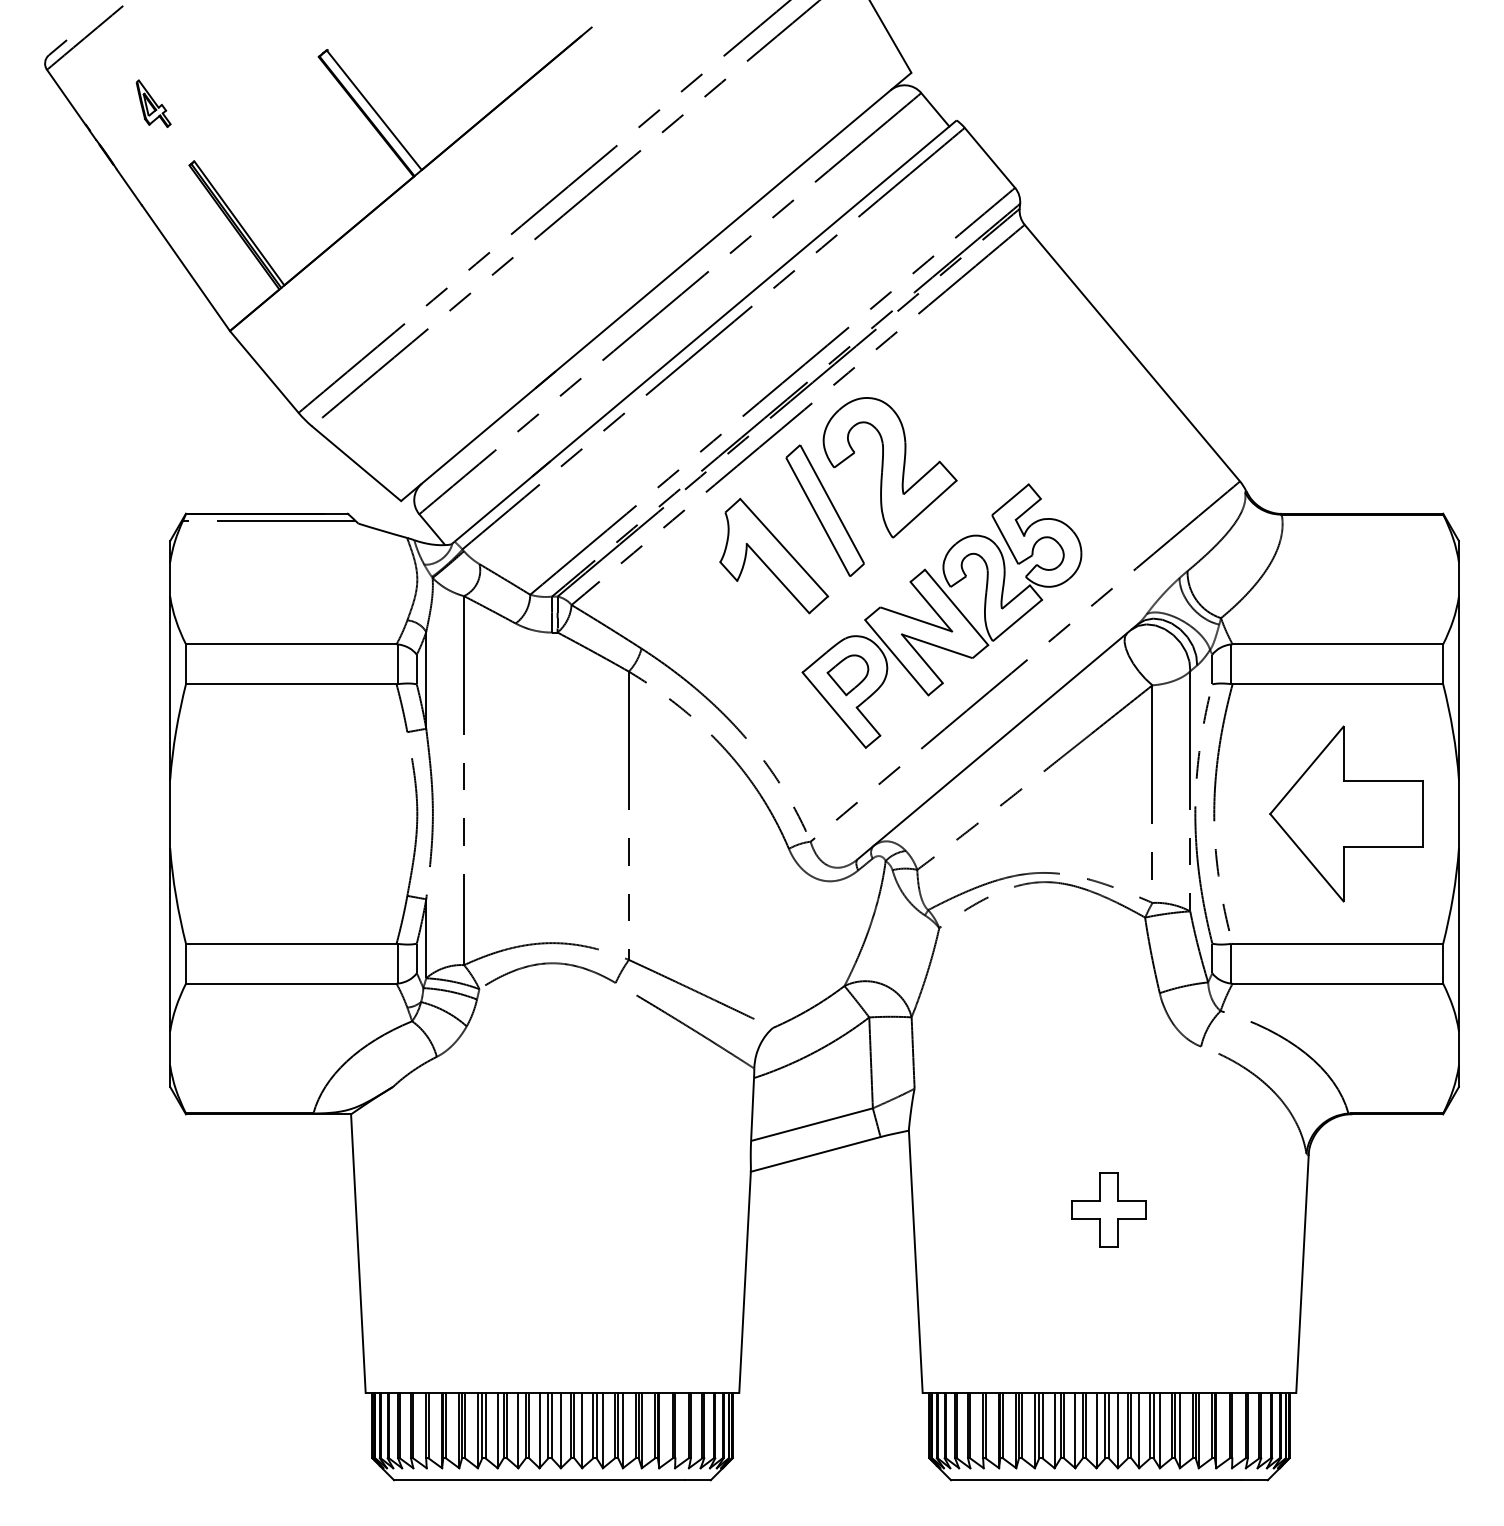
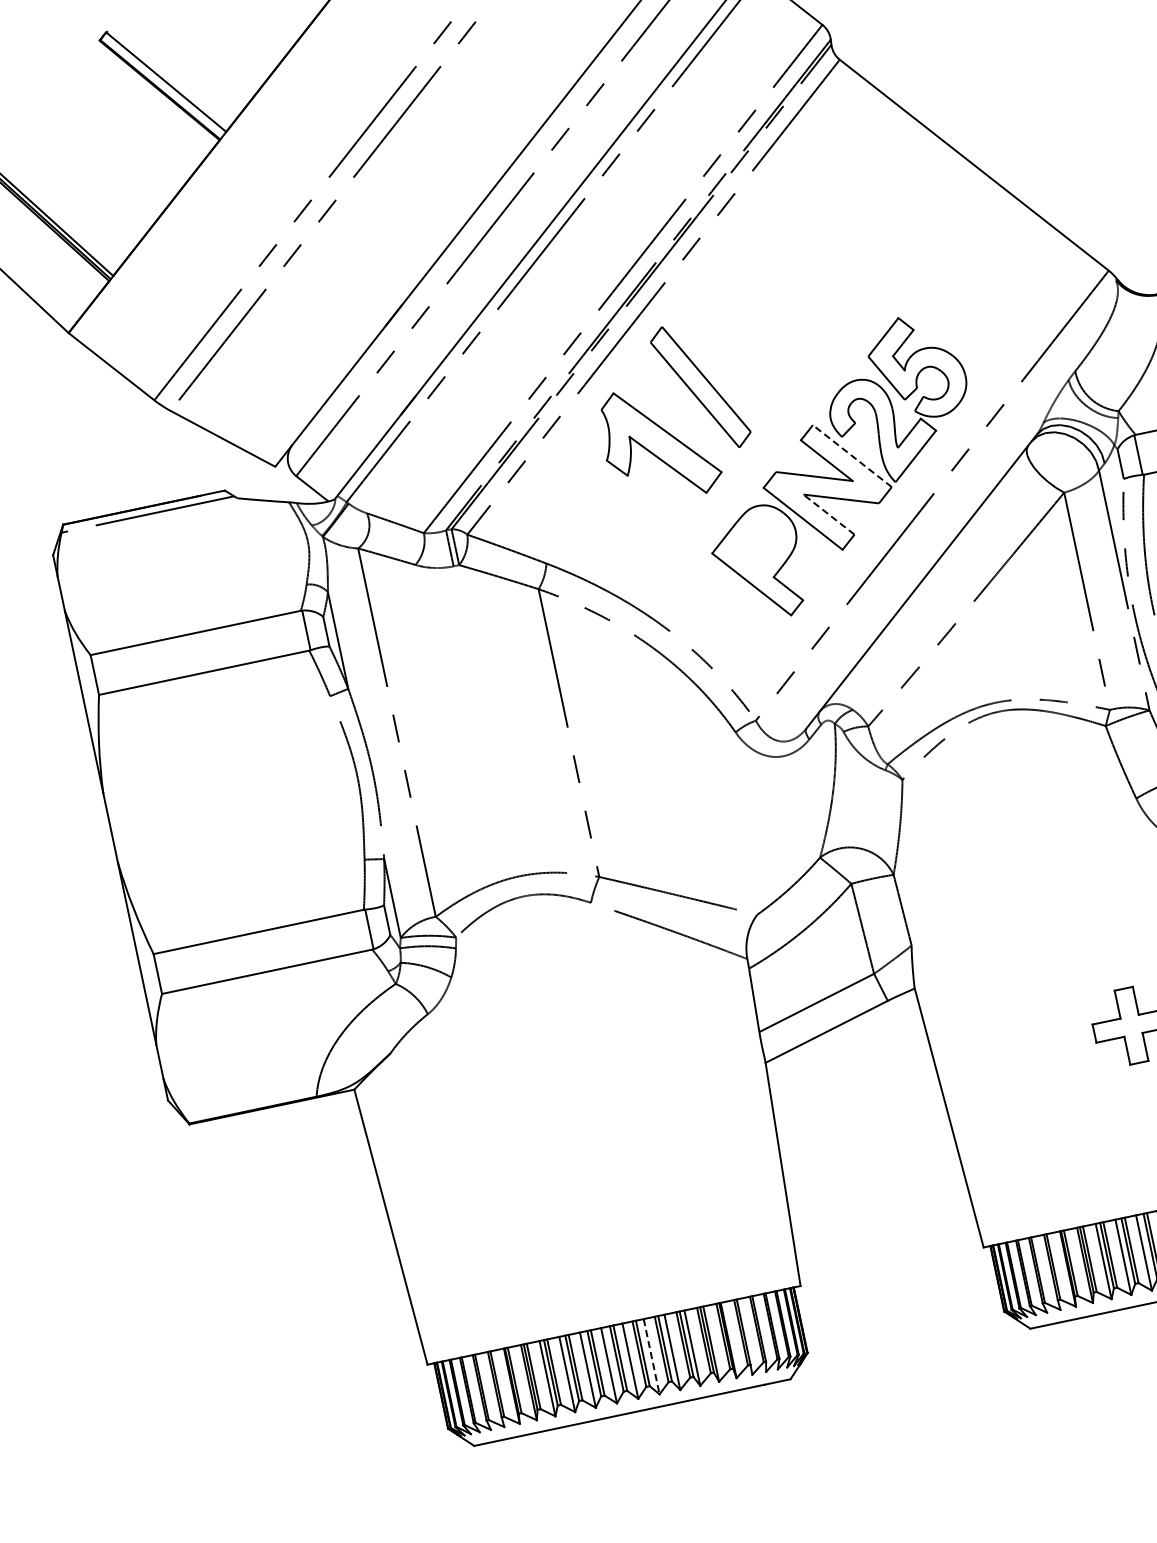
part: (889, 467) -> (755, 330), removed
line: (956, 607) -> (852, 456), solid -> dashed
line: (922, 658) -> (828, 514), solid -> dashed
part: (847, 675) -> (757, 547), removed
line: (582, 1430) -> (651, 1356), solid -> dashed

